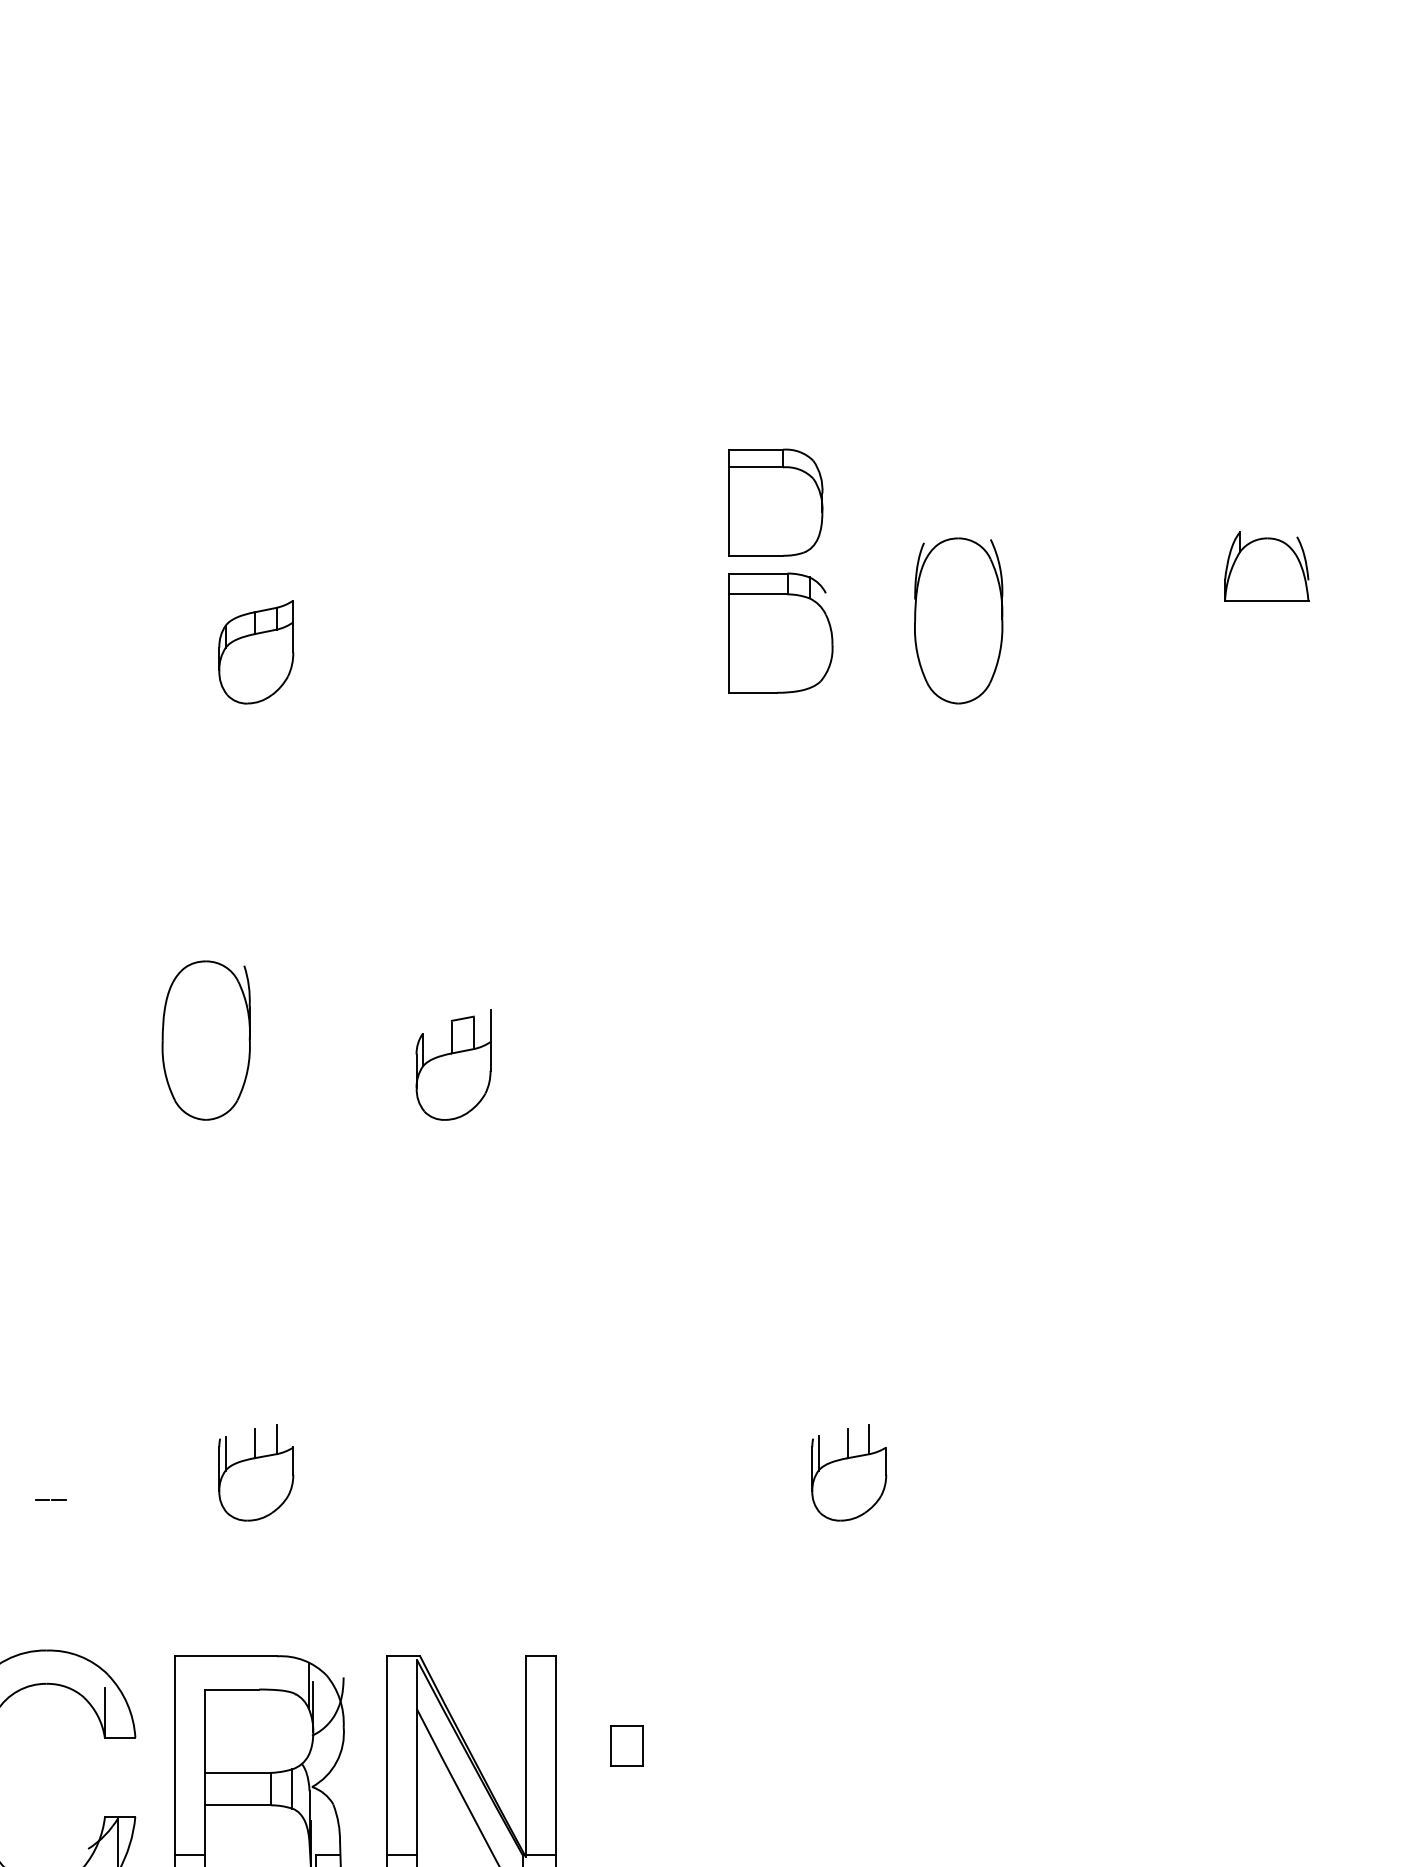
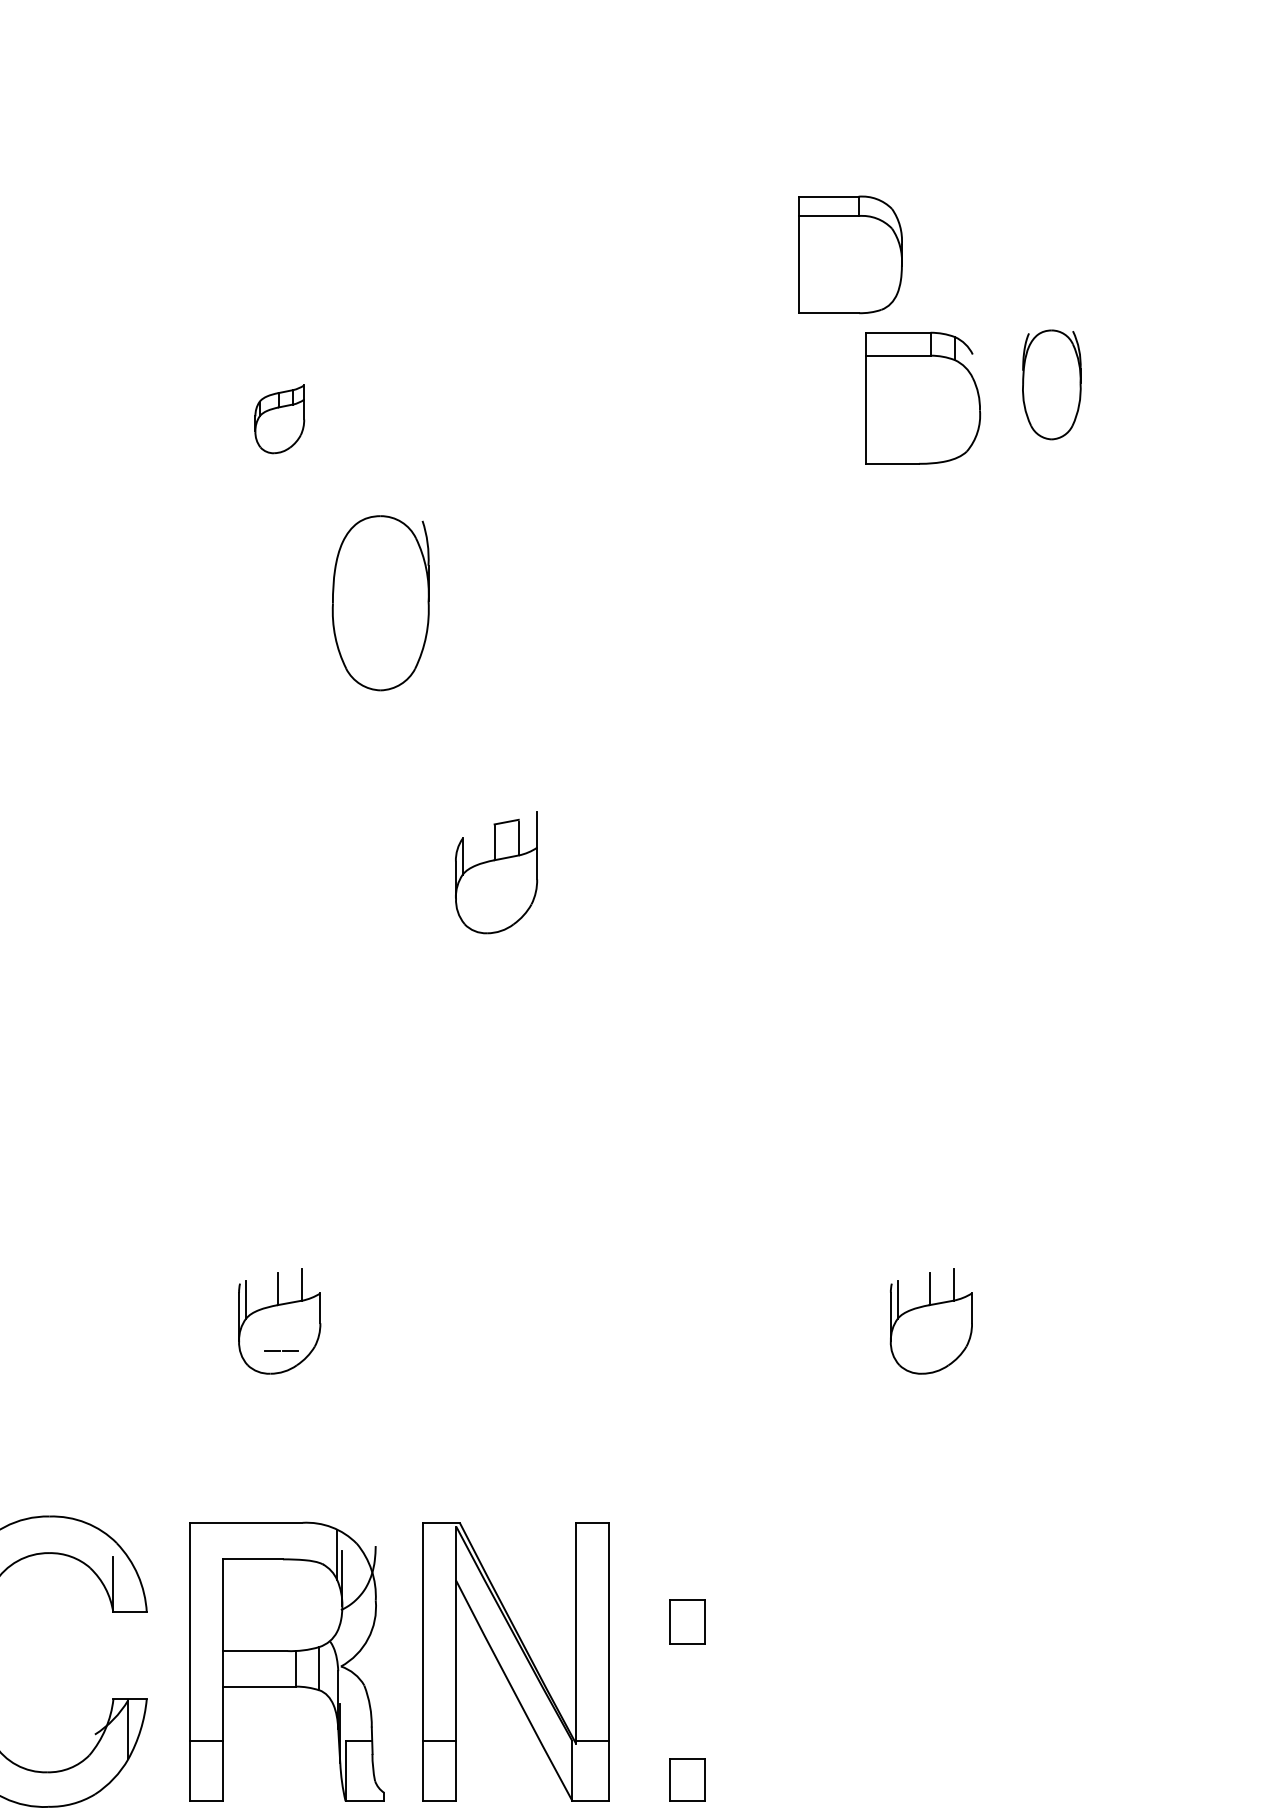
part: (958, 620) -> (1051, 384), size x0.6
part: (780, 632) -> (922, 397), moved
part: (256, 652) -> (279, 419), size x0.6
part: (205, 1040) -> (379, 603), moved
line: (49, 1499) -> (279, 1350), moved

